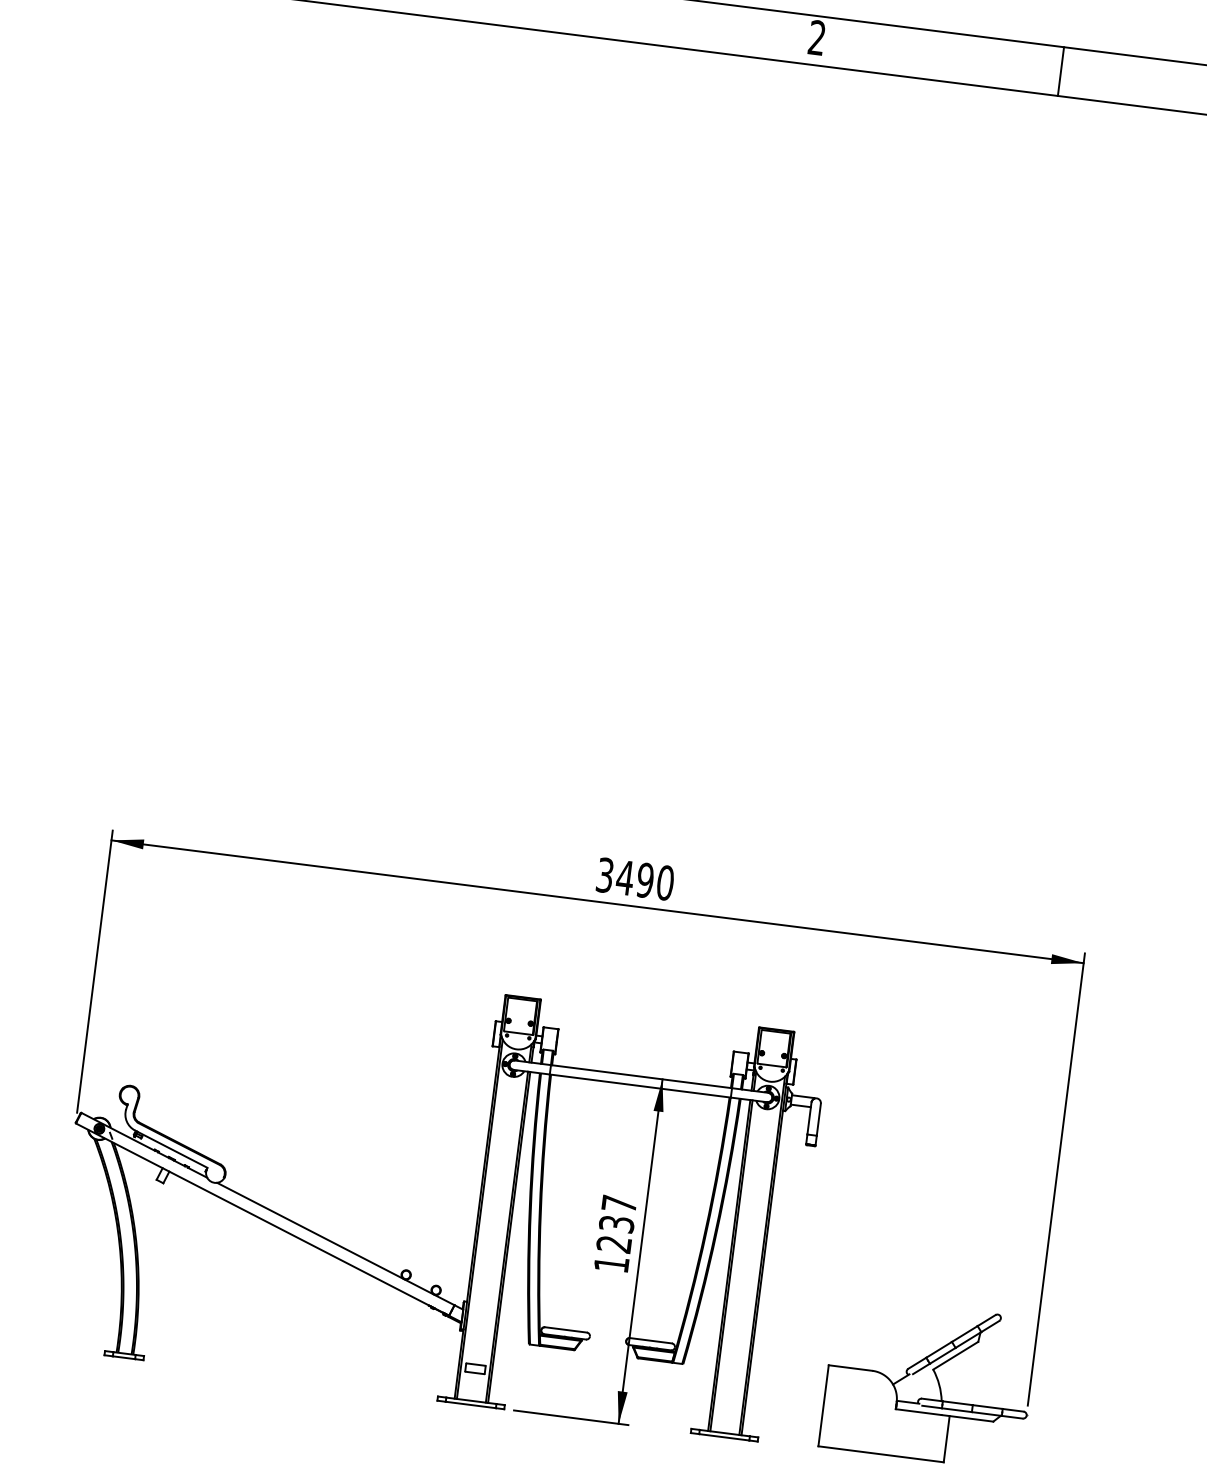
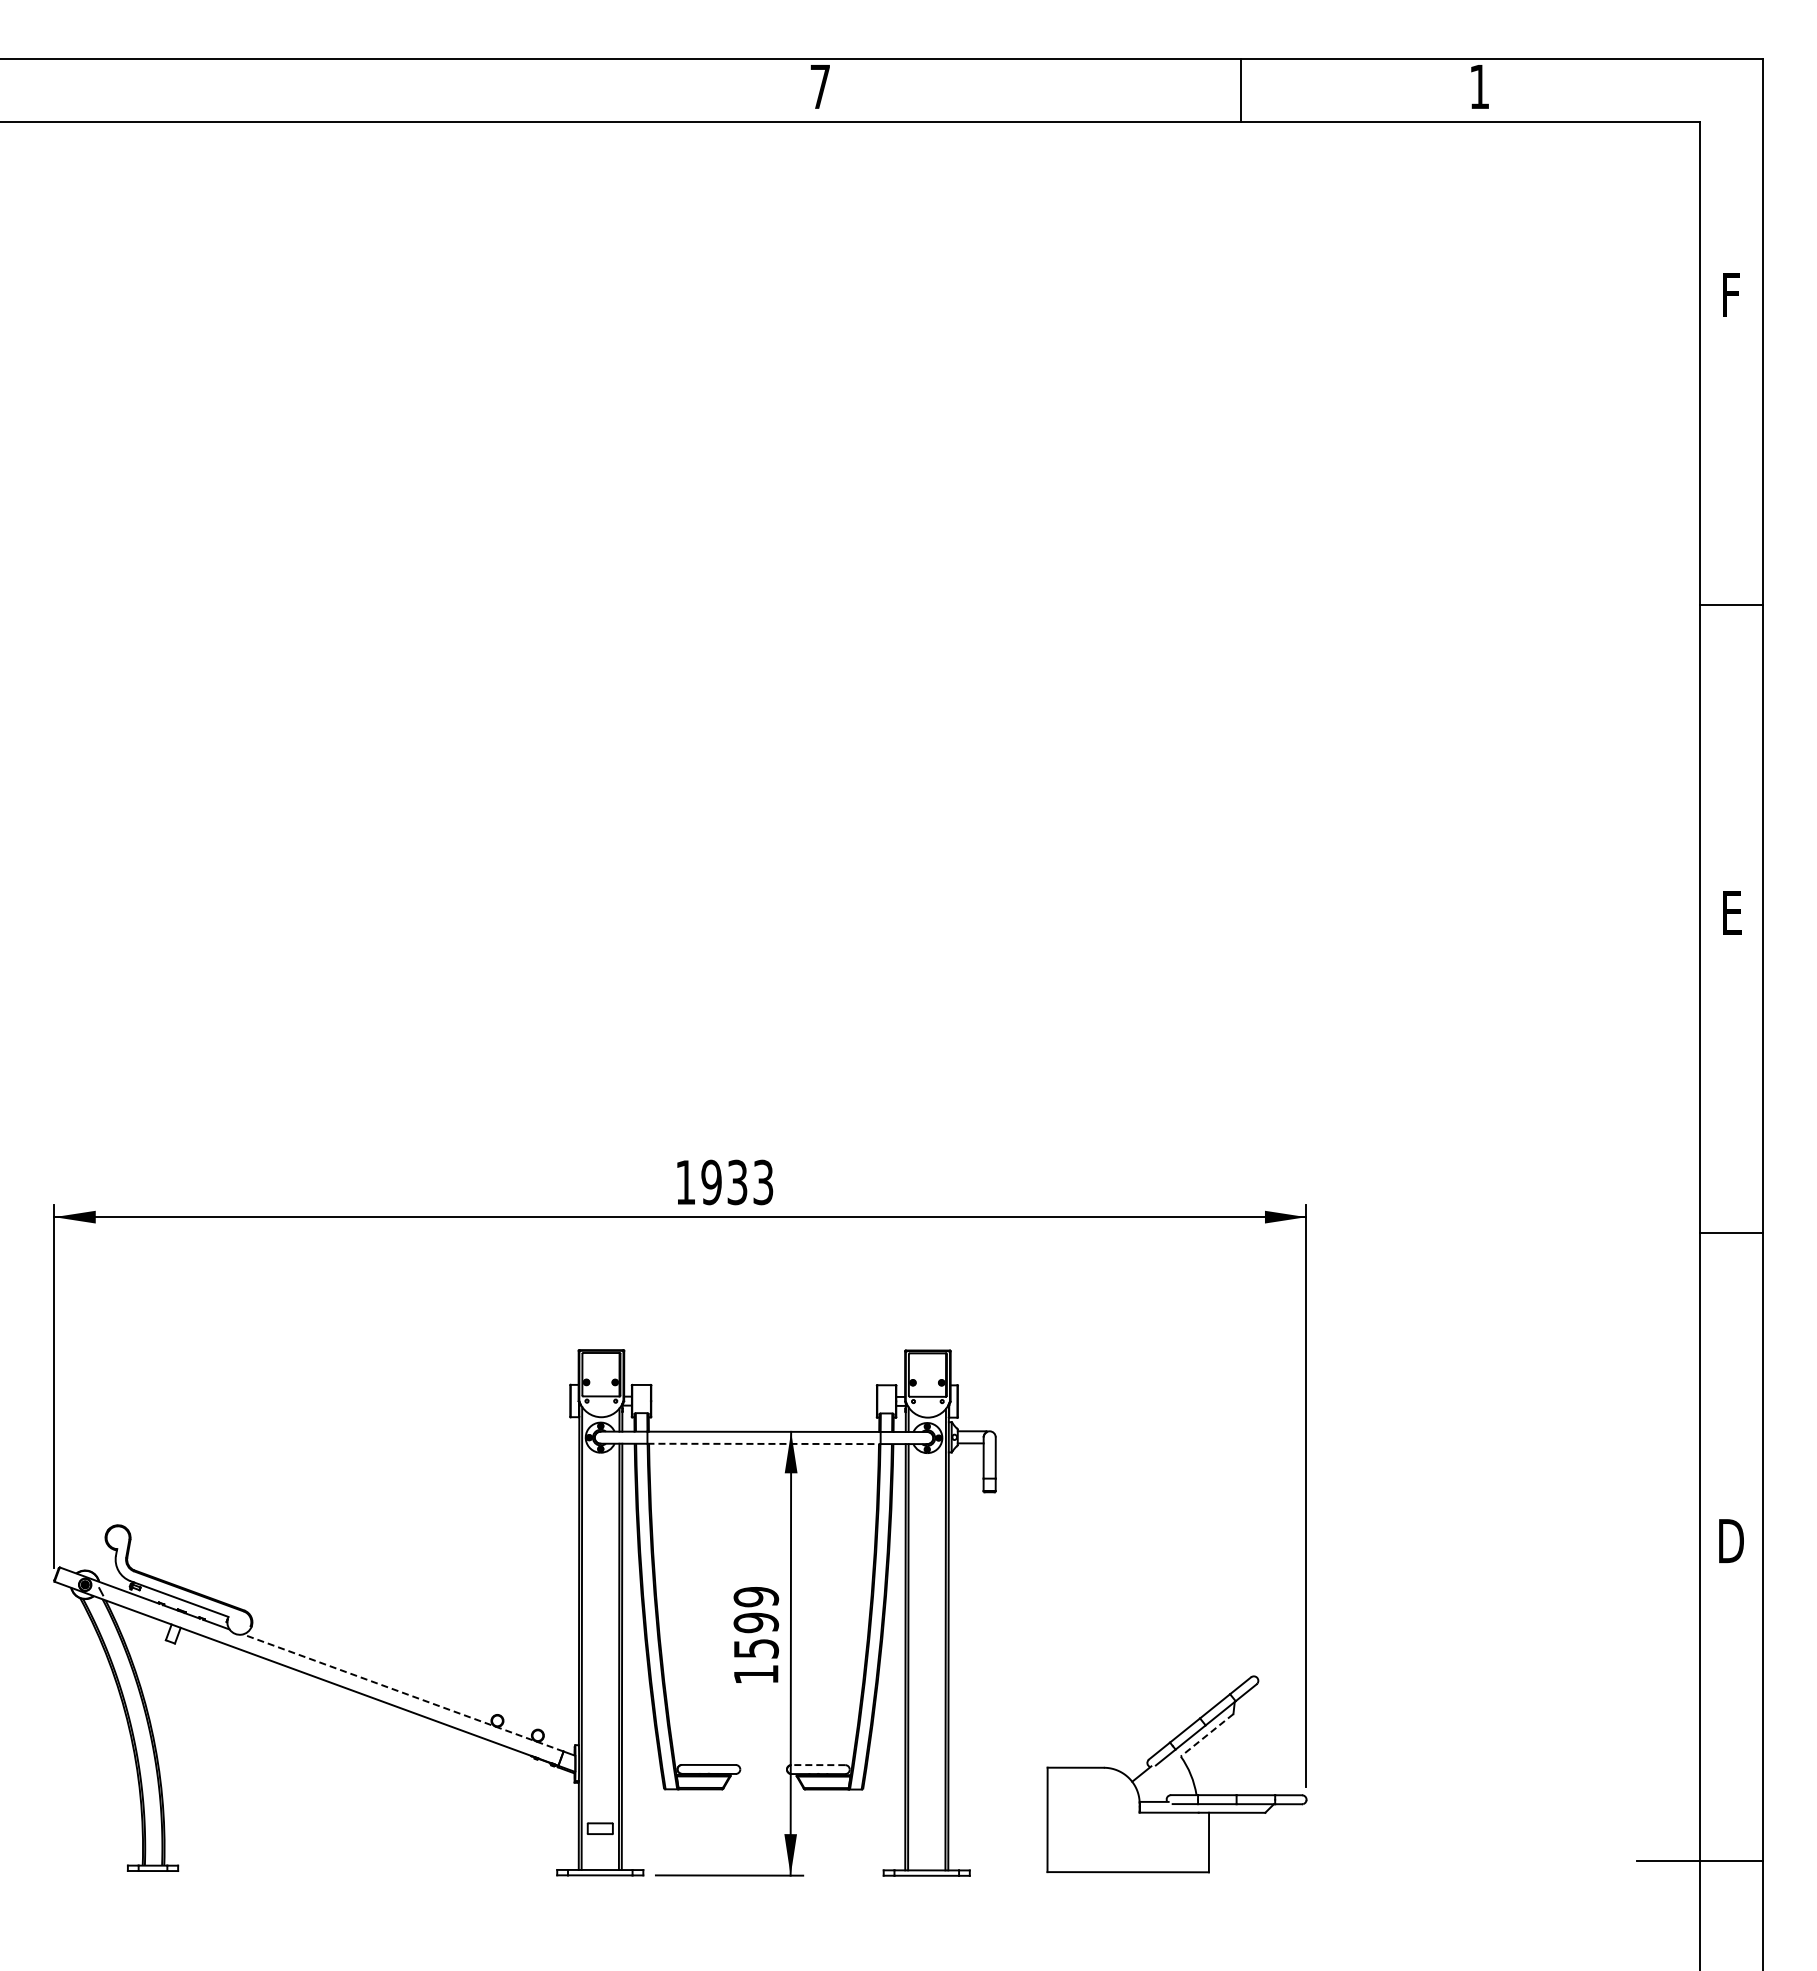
text: (816, 37) -> (819, 86), 2 -> 7
line: (1060, 71) -> (1240, 90), moved
text: (635, 879) -> (724, 1182), 3490 -> 1933
line: (640, 1085) -> (764, 1443), solid -> dashed
text: (616, 1223) -> (756, 1622), 1237 -> 1599
line: (336, 1243) -> (403, 1692), solid -> dashed
line: (651, 1341) -> (818, 1765), solid -> dashed
line: (956, 1355) -> (1207, 1735), solid -> dashed

